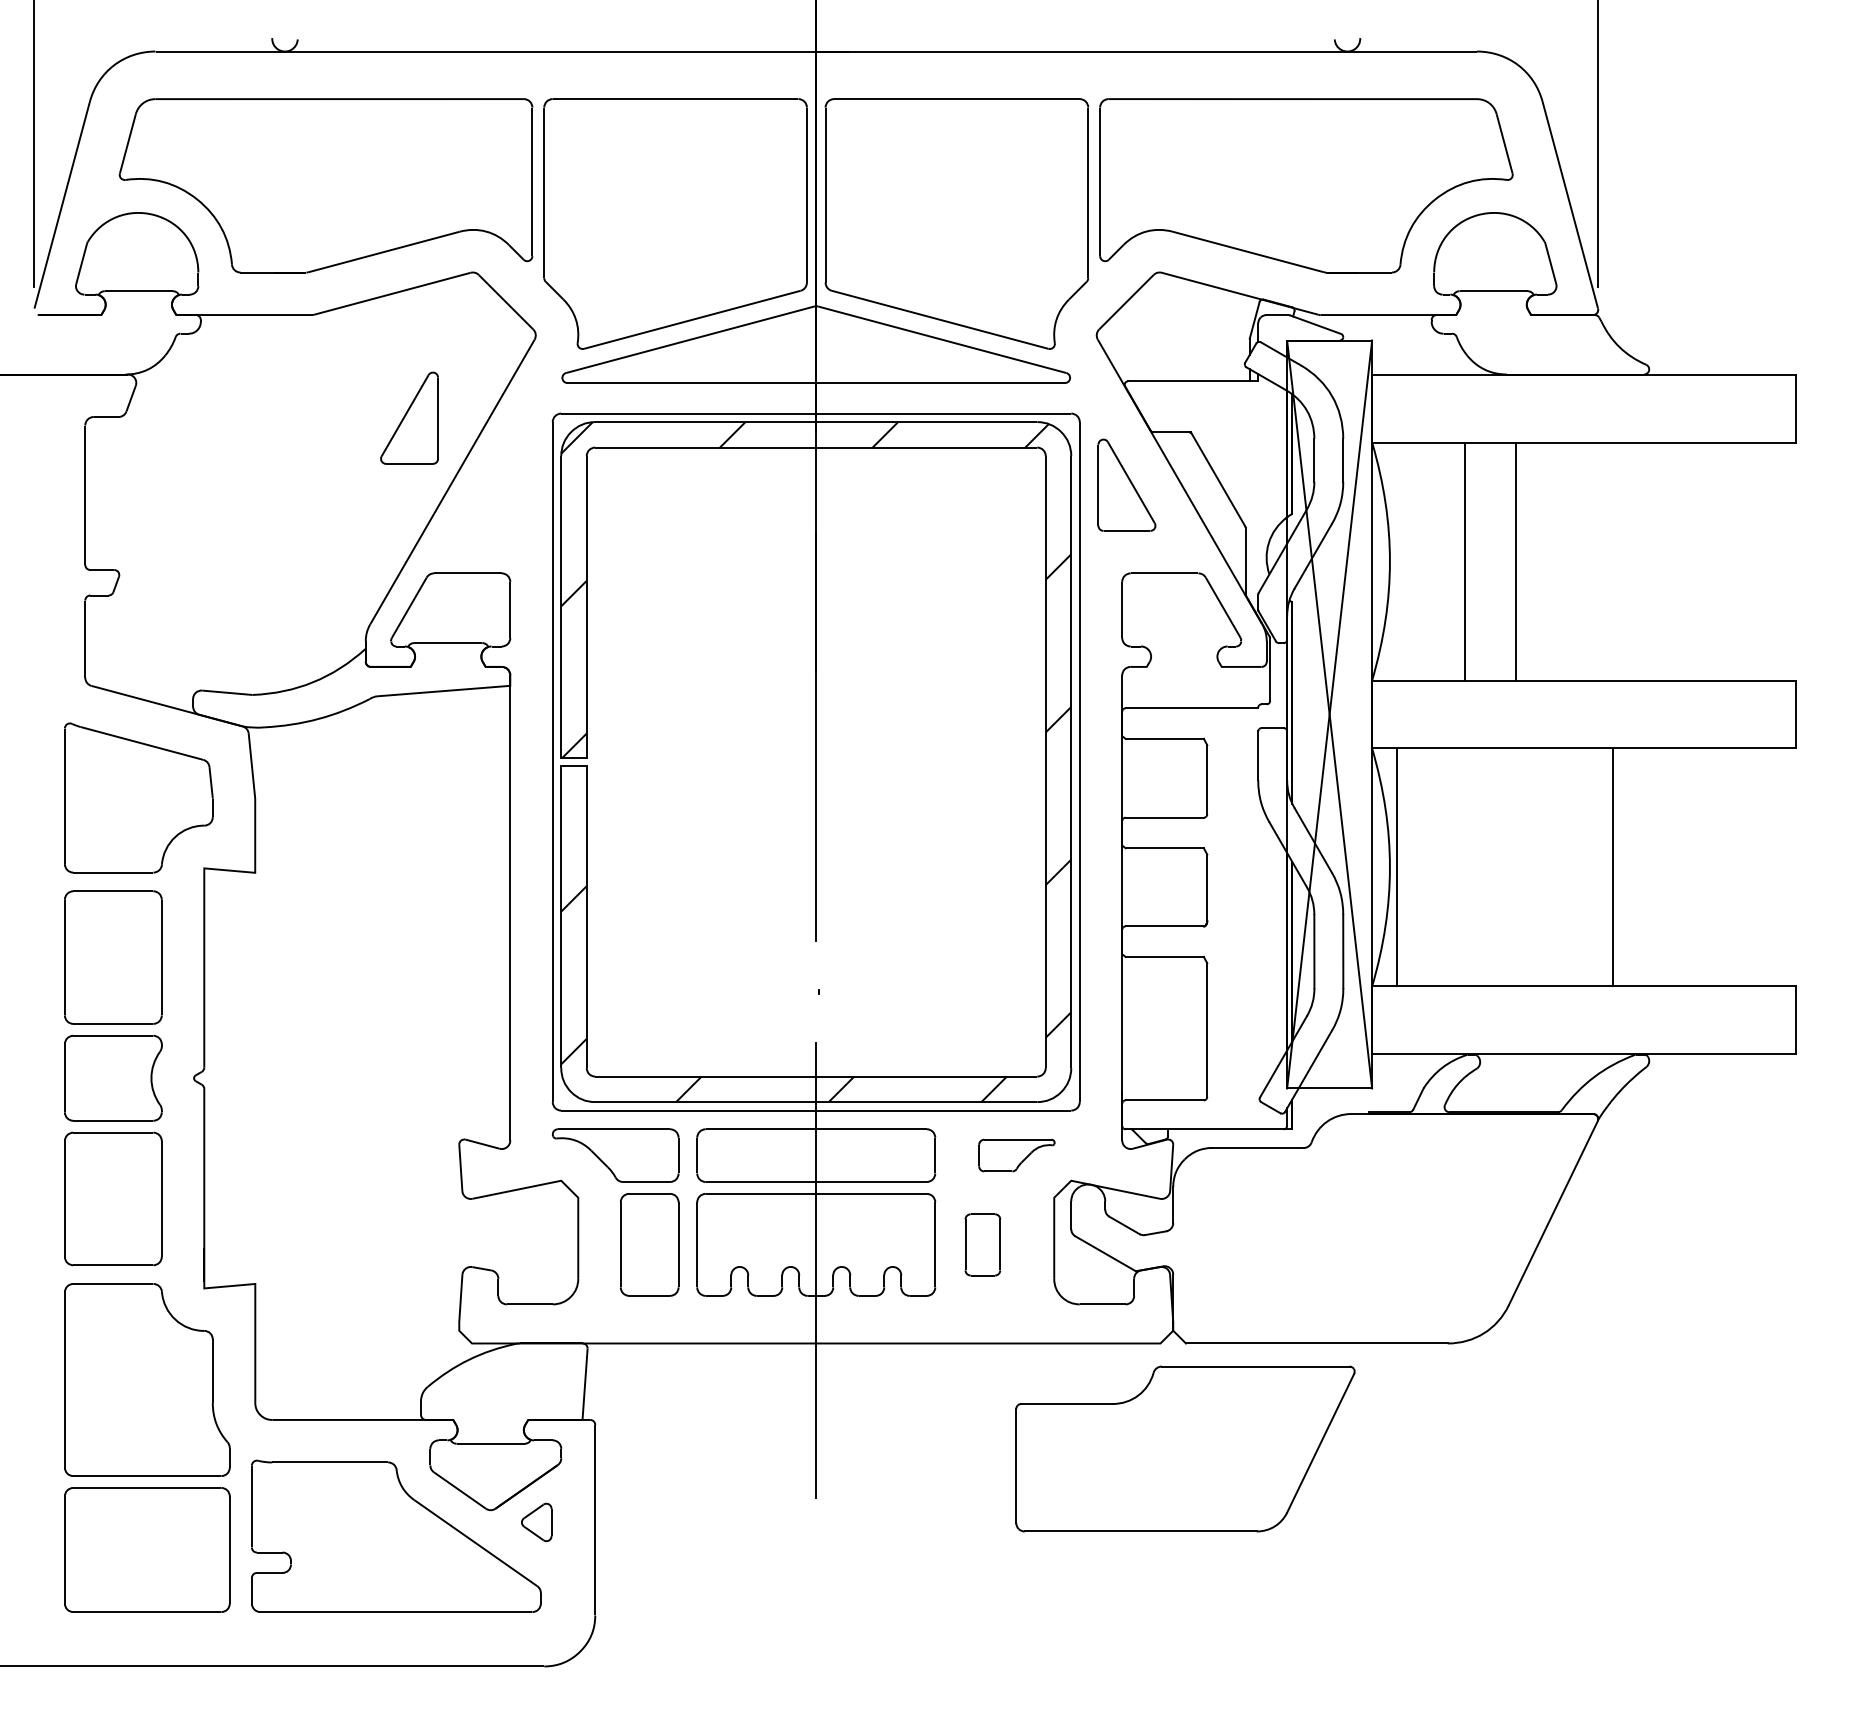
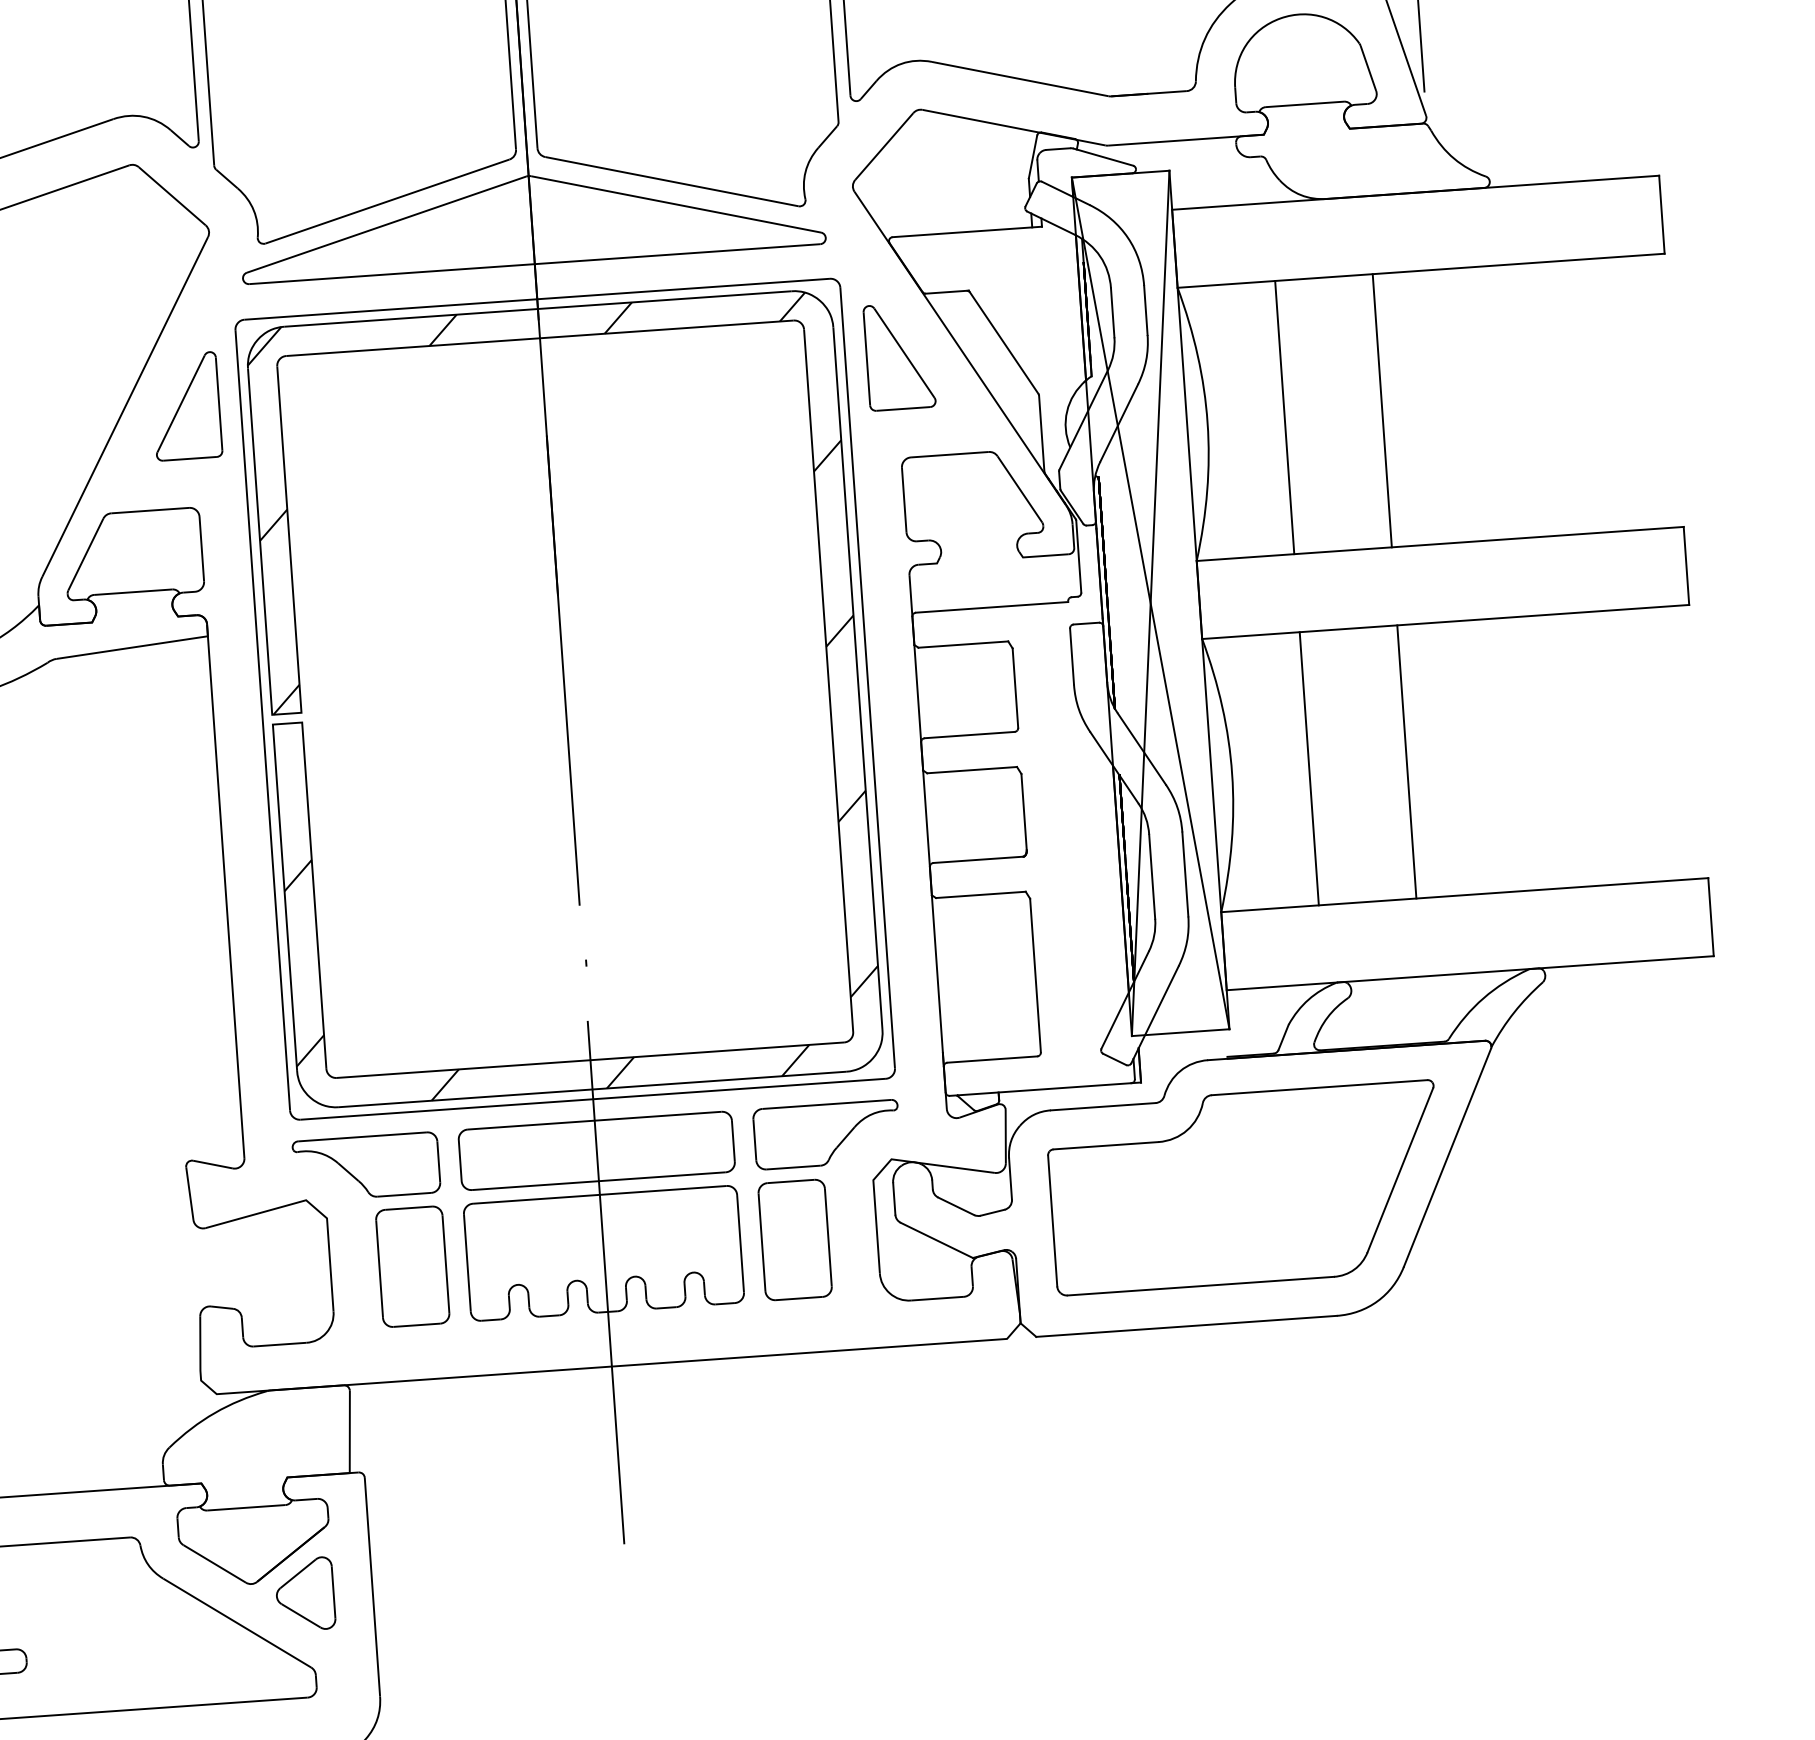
part: (409, 417) -> (186, 405), moved
line: (1465, 561) -> (1382, 410), moved
line: (1516, 561) -> (1285, 417), moved
line: (1397, 867) -> (1309, 768), moved
line: (1613, 867) -> (1407, 761), moved
part: (1016, 1155) -> (826, 1134), size x1.67
part: (982, 1244) -> (794, 1239), size x1.67
part: (1185, 1448) -> (1245, 1187), moved
part: (536, 1522) -> (305, 1594), size x1.67

